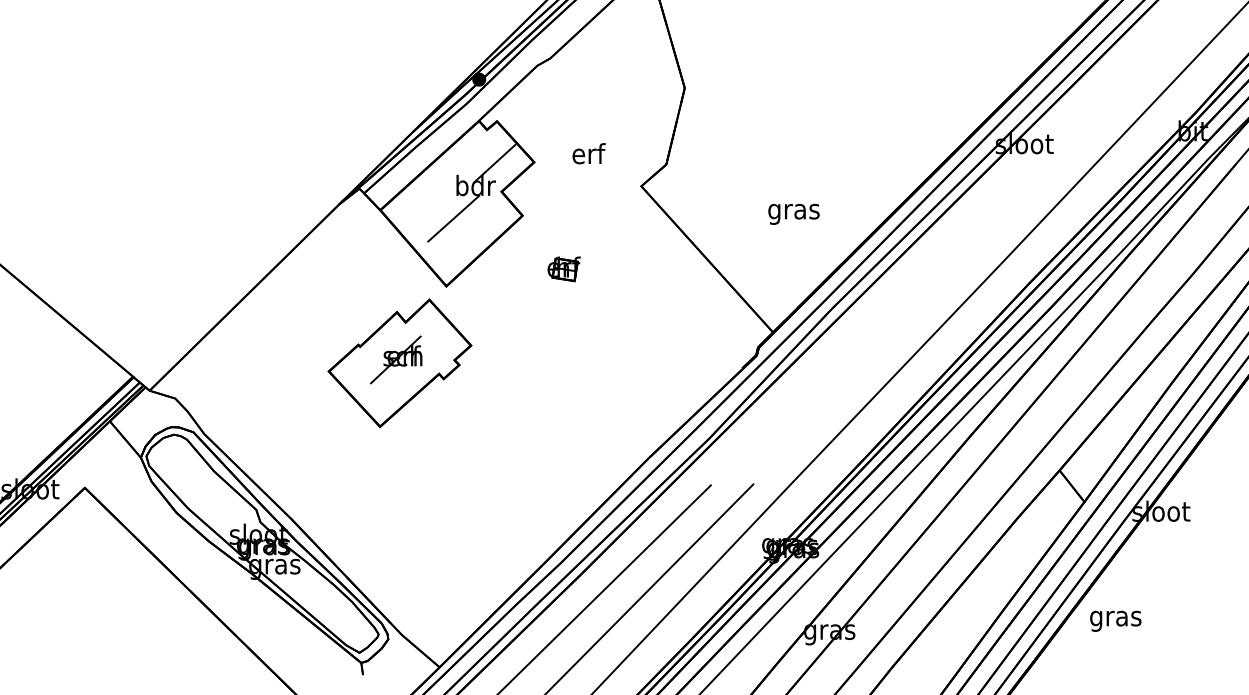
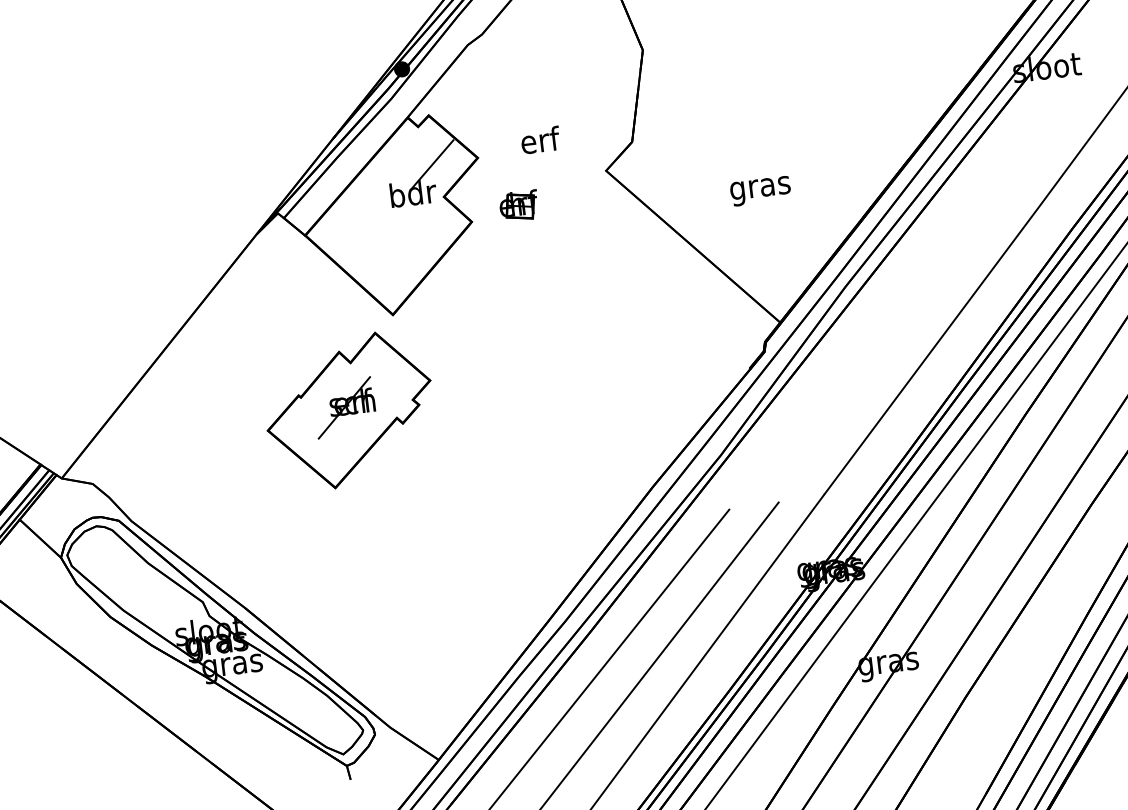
text: (793, 213) -> (760, 190), moved
line: (453, 218) -> (391, 234), removed
part: (563, 269) -> (518, 206), moved

